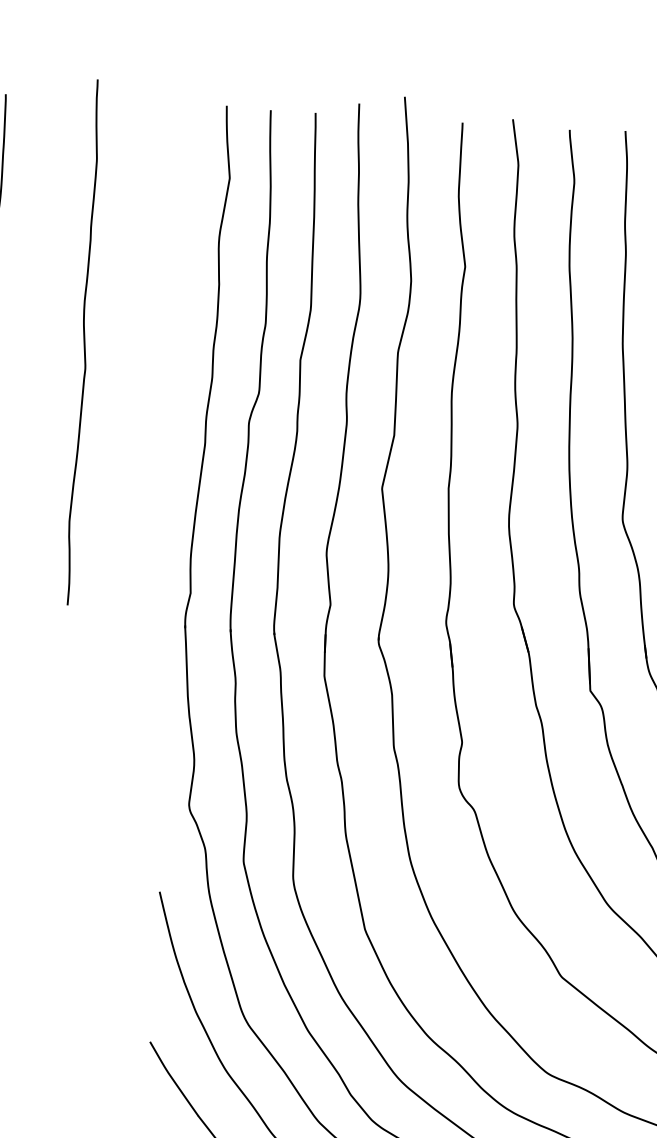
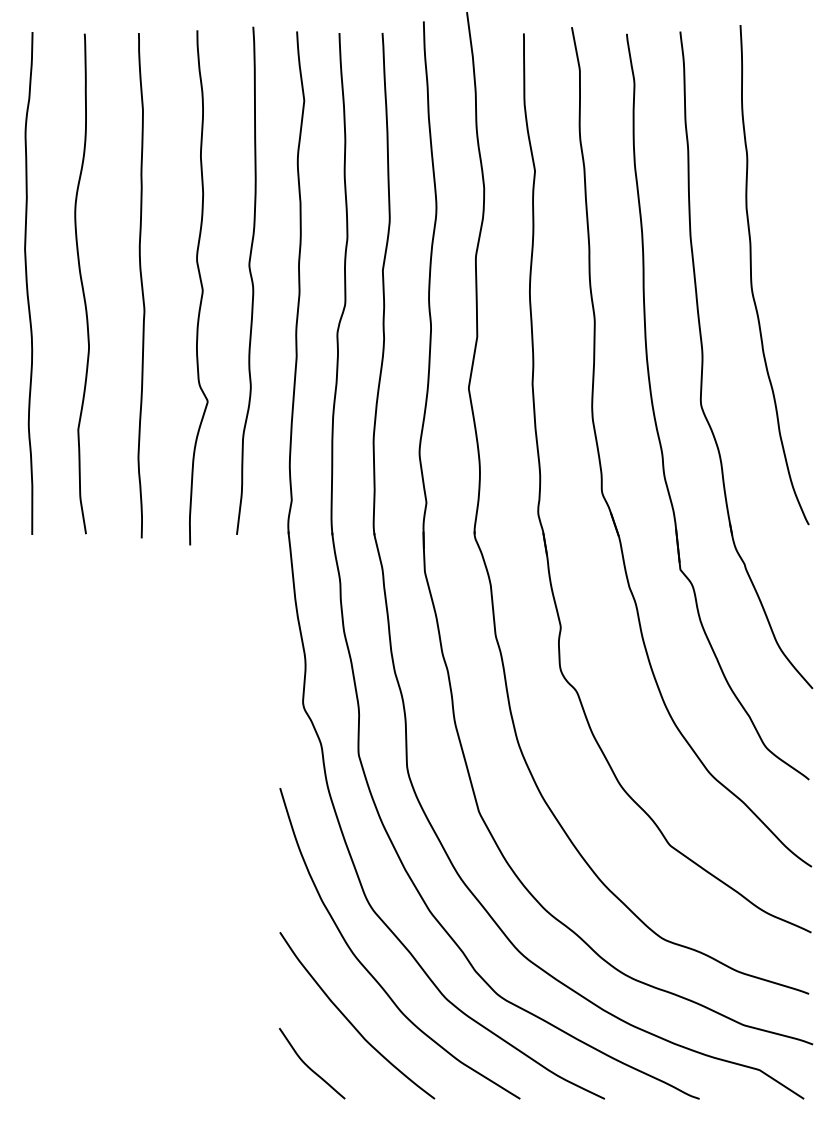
curve: (83, 342) -> (141, 285), moved
curve: (162, 359) -> (250, 278), added
curve: (110, 365) -> (201, 287), added

